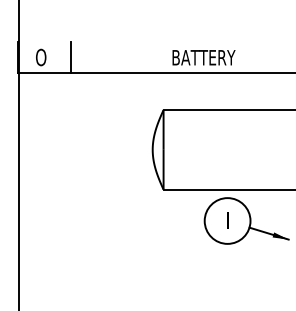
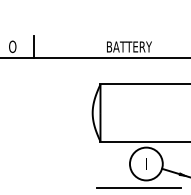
line: (216, 254) -> (138, 188), added

